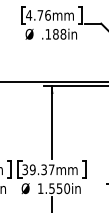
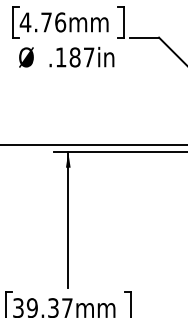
text: (63, 34) -> (89, 57), .188in -> .187in

